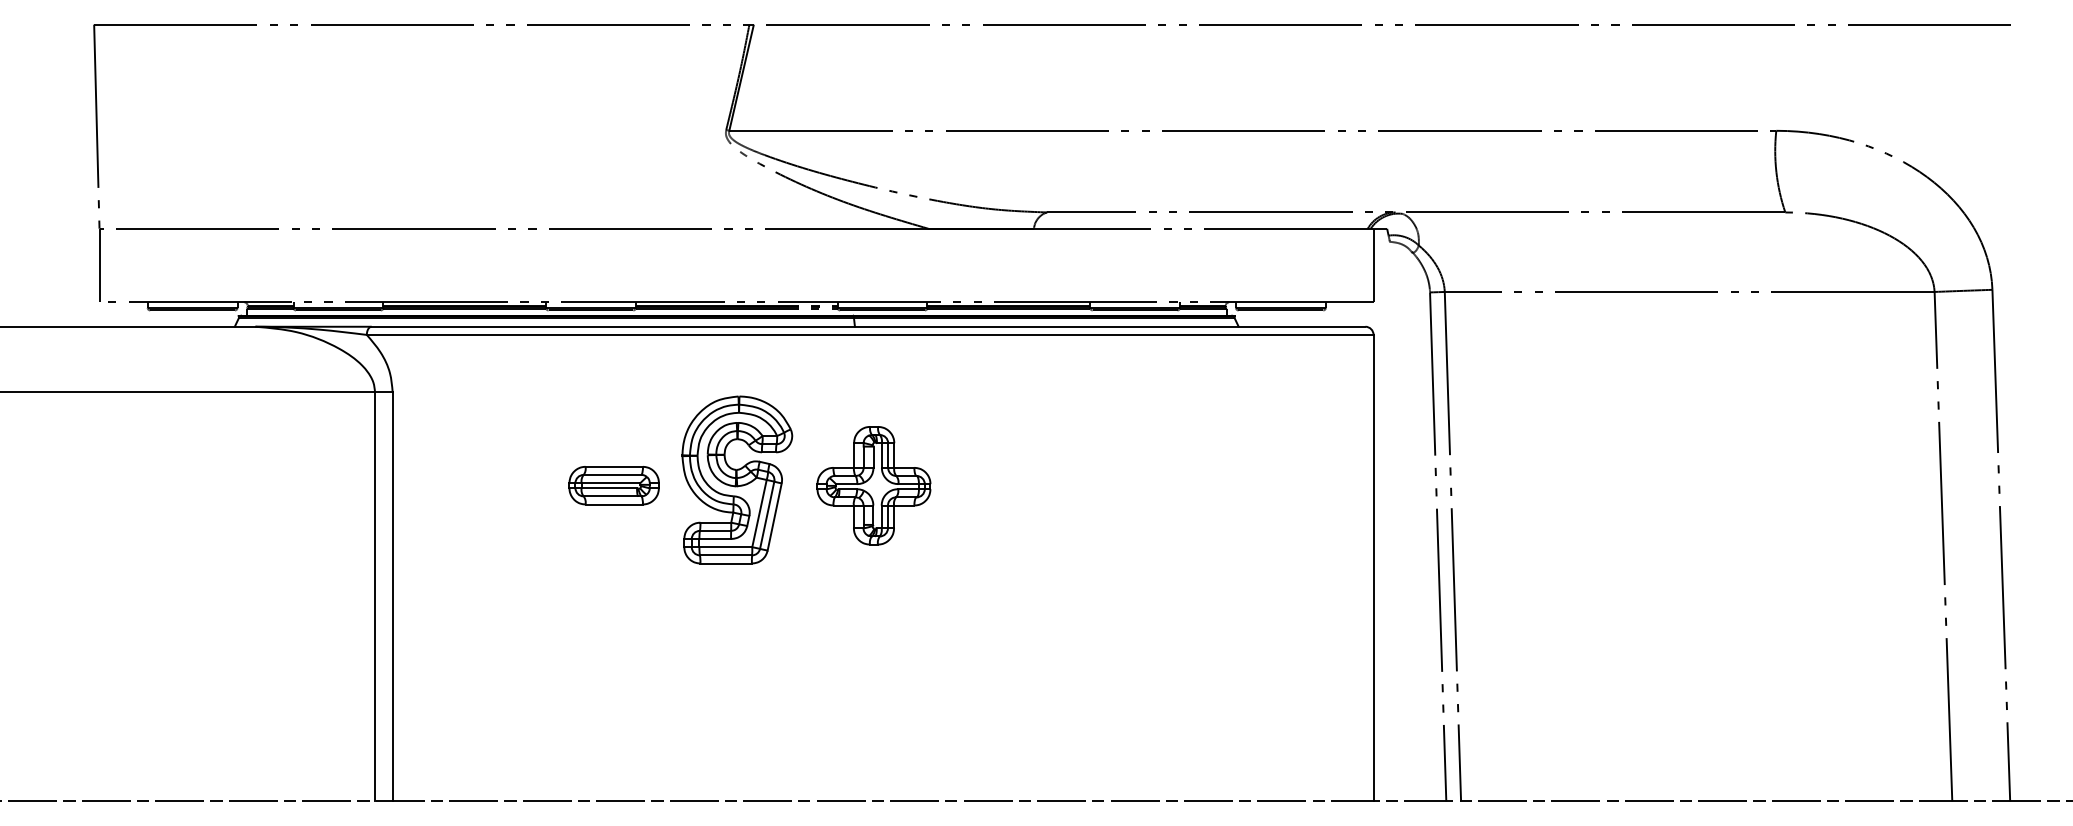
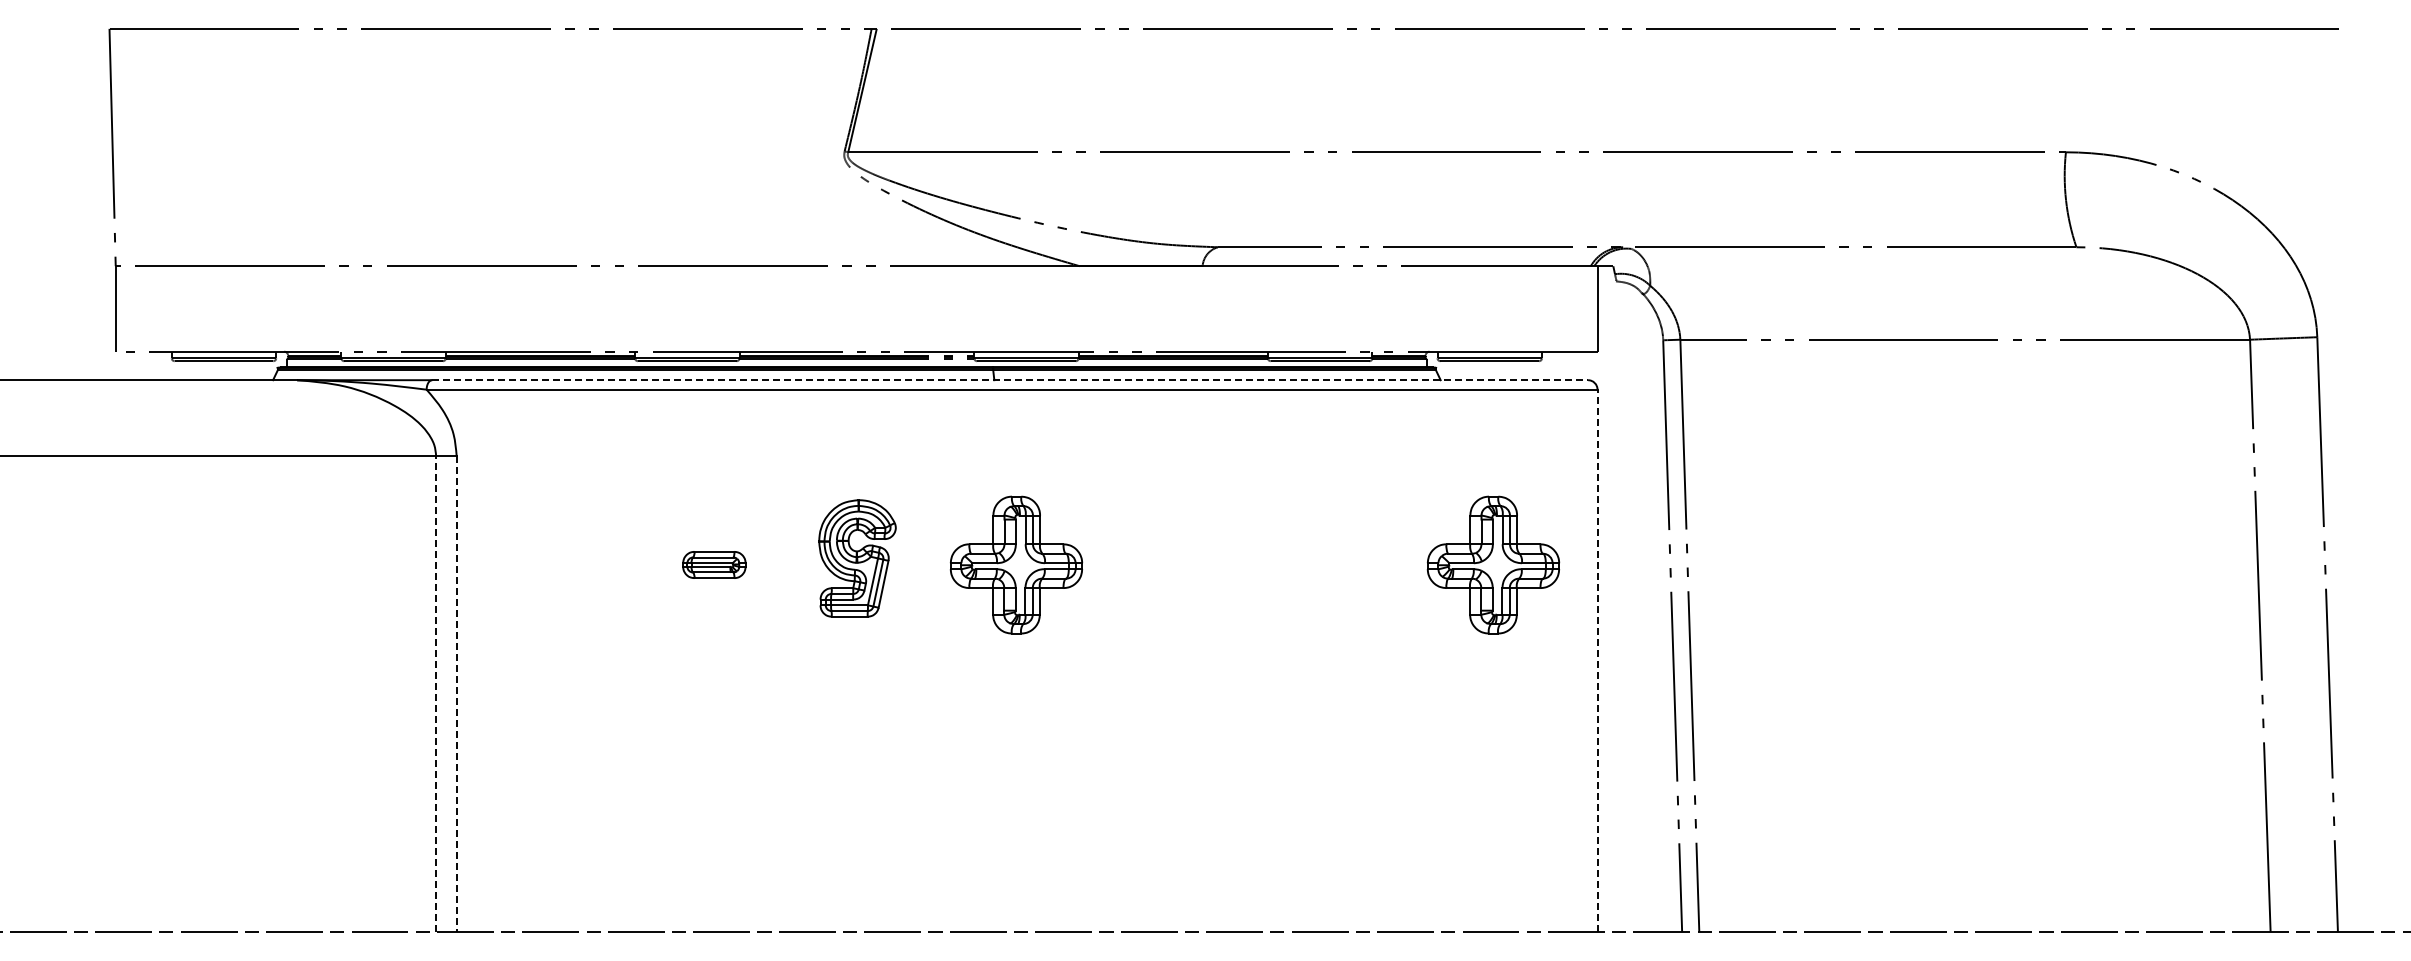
line: (868, 327) -> (1010, 380), solid -> dashed
part: (737, 480) -> (857, 558), size x0.6
part: (614, 485) -> (714, 564), size x0.6
part: (1284, 485) -> (1493, 564), added
line: (1373, 567) -> (1597, 660), solid -> dashed
line: (375, 596) -> (436, 694), solid -> dashed
line: (392, 596) -> (456, 694), solid -> dashed

